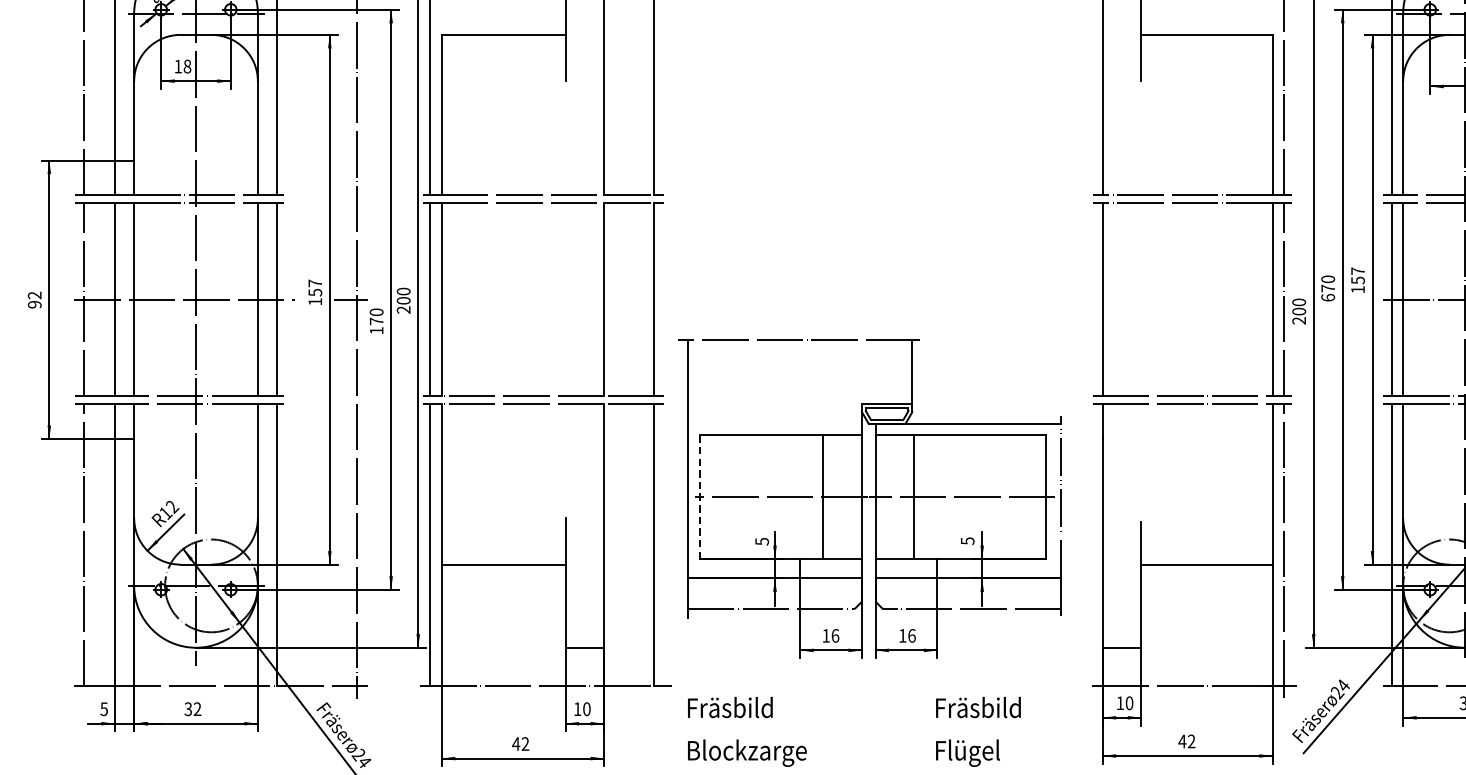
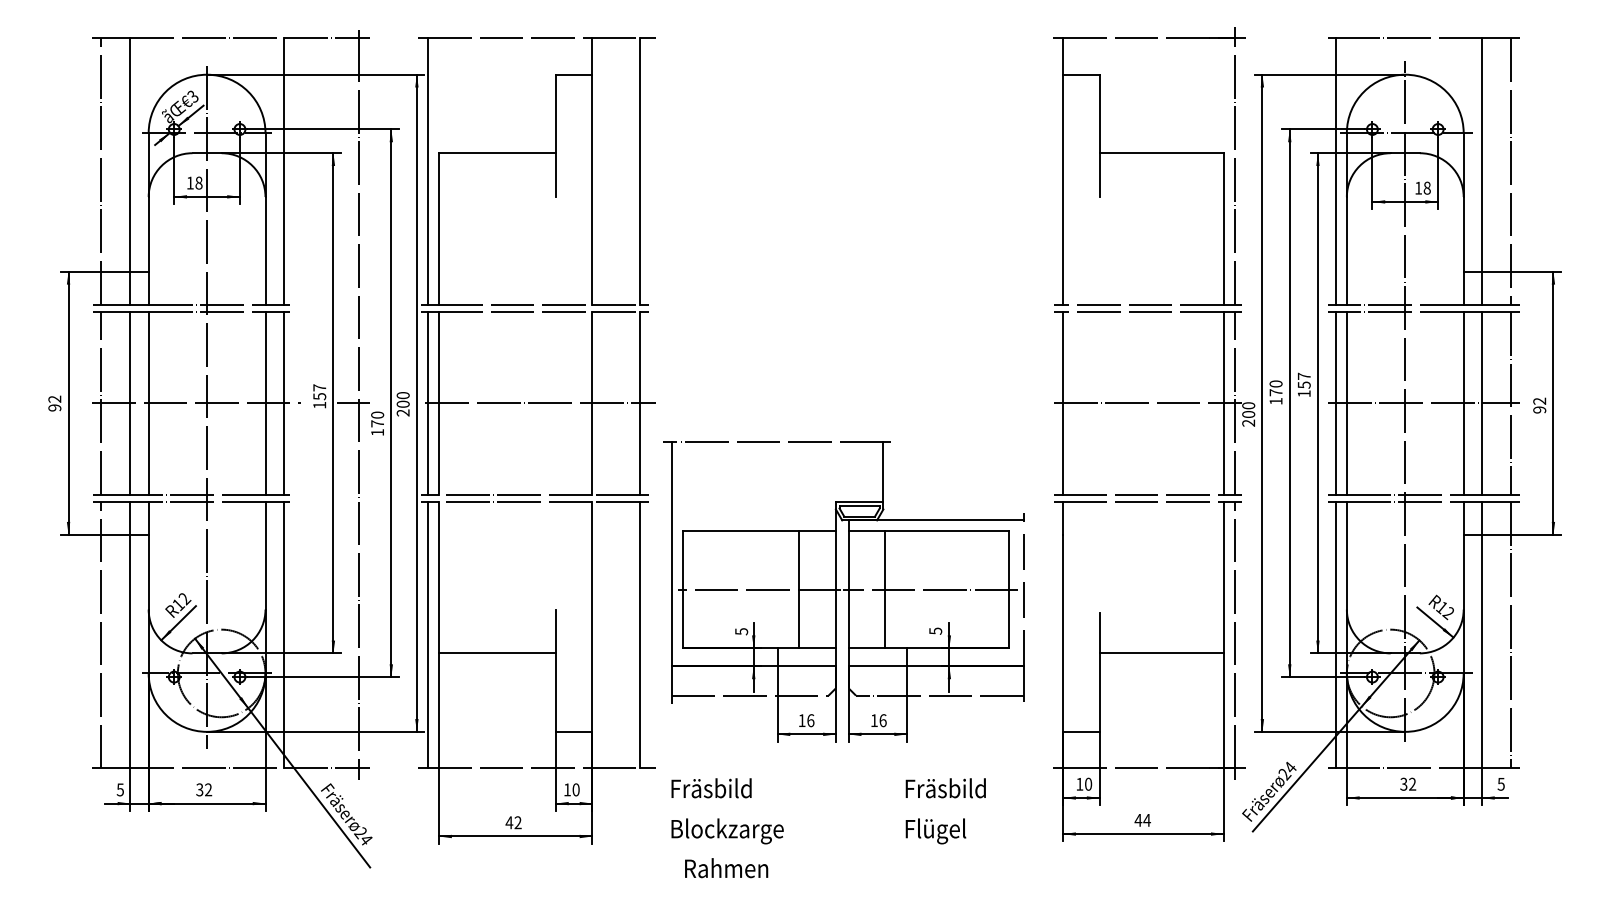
text: (1327, 296) -> (1275, 400), 670 -> 170
line: (549, 299) -> (540, 403), added
line: (1192, 299) -> (1147, 403), added
line: (699, 496) -> (682, 589), dashed -> solid
text: (1190, 740) -> (1146, 819), 42 -> 44

